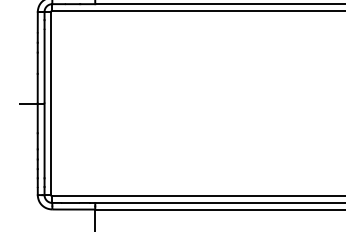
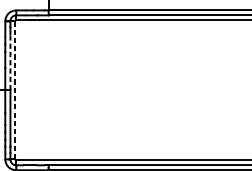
line: (44, 65) -> (10, 61), solid -> dashed
line: (51, 103) -> (15, 90), solid -> dashed

